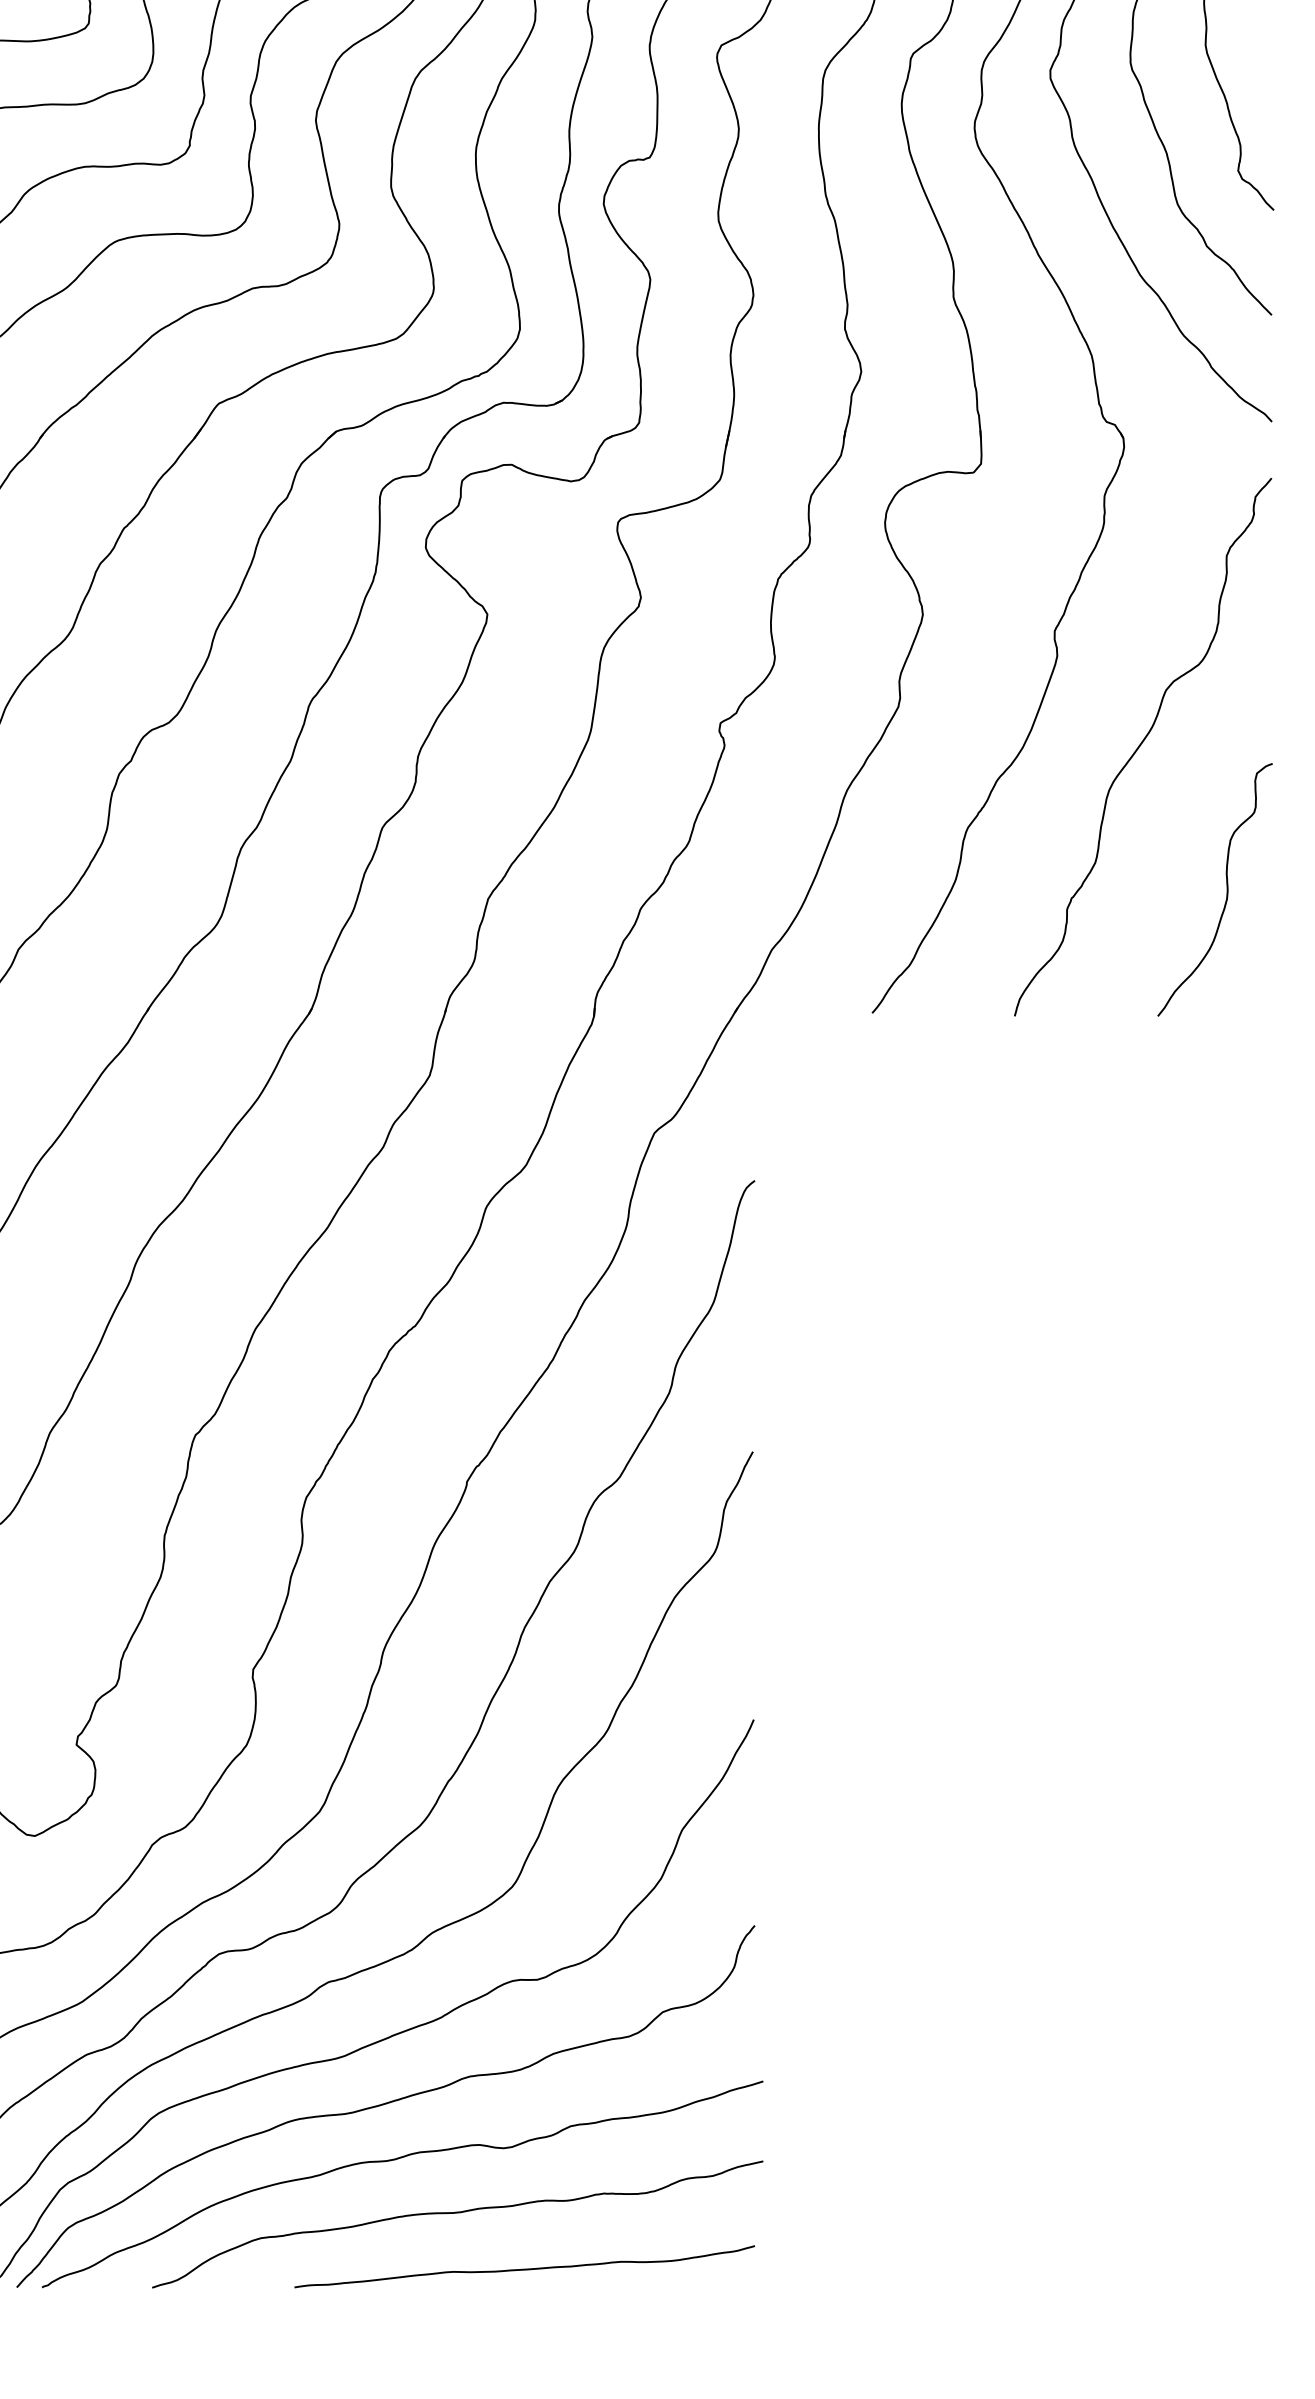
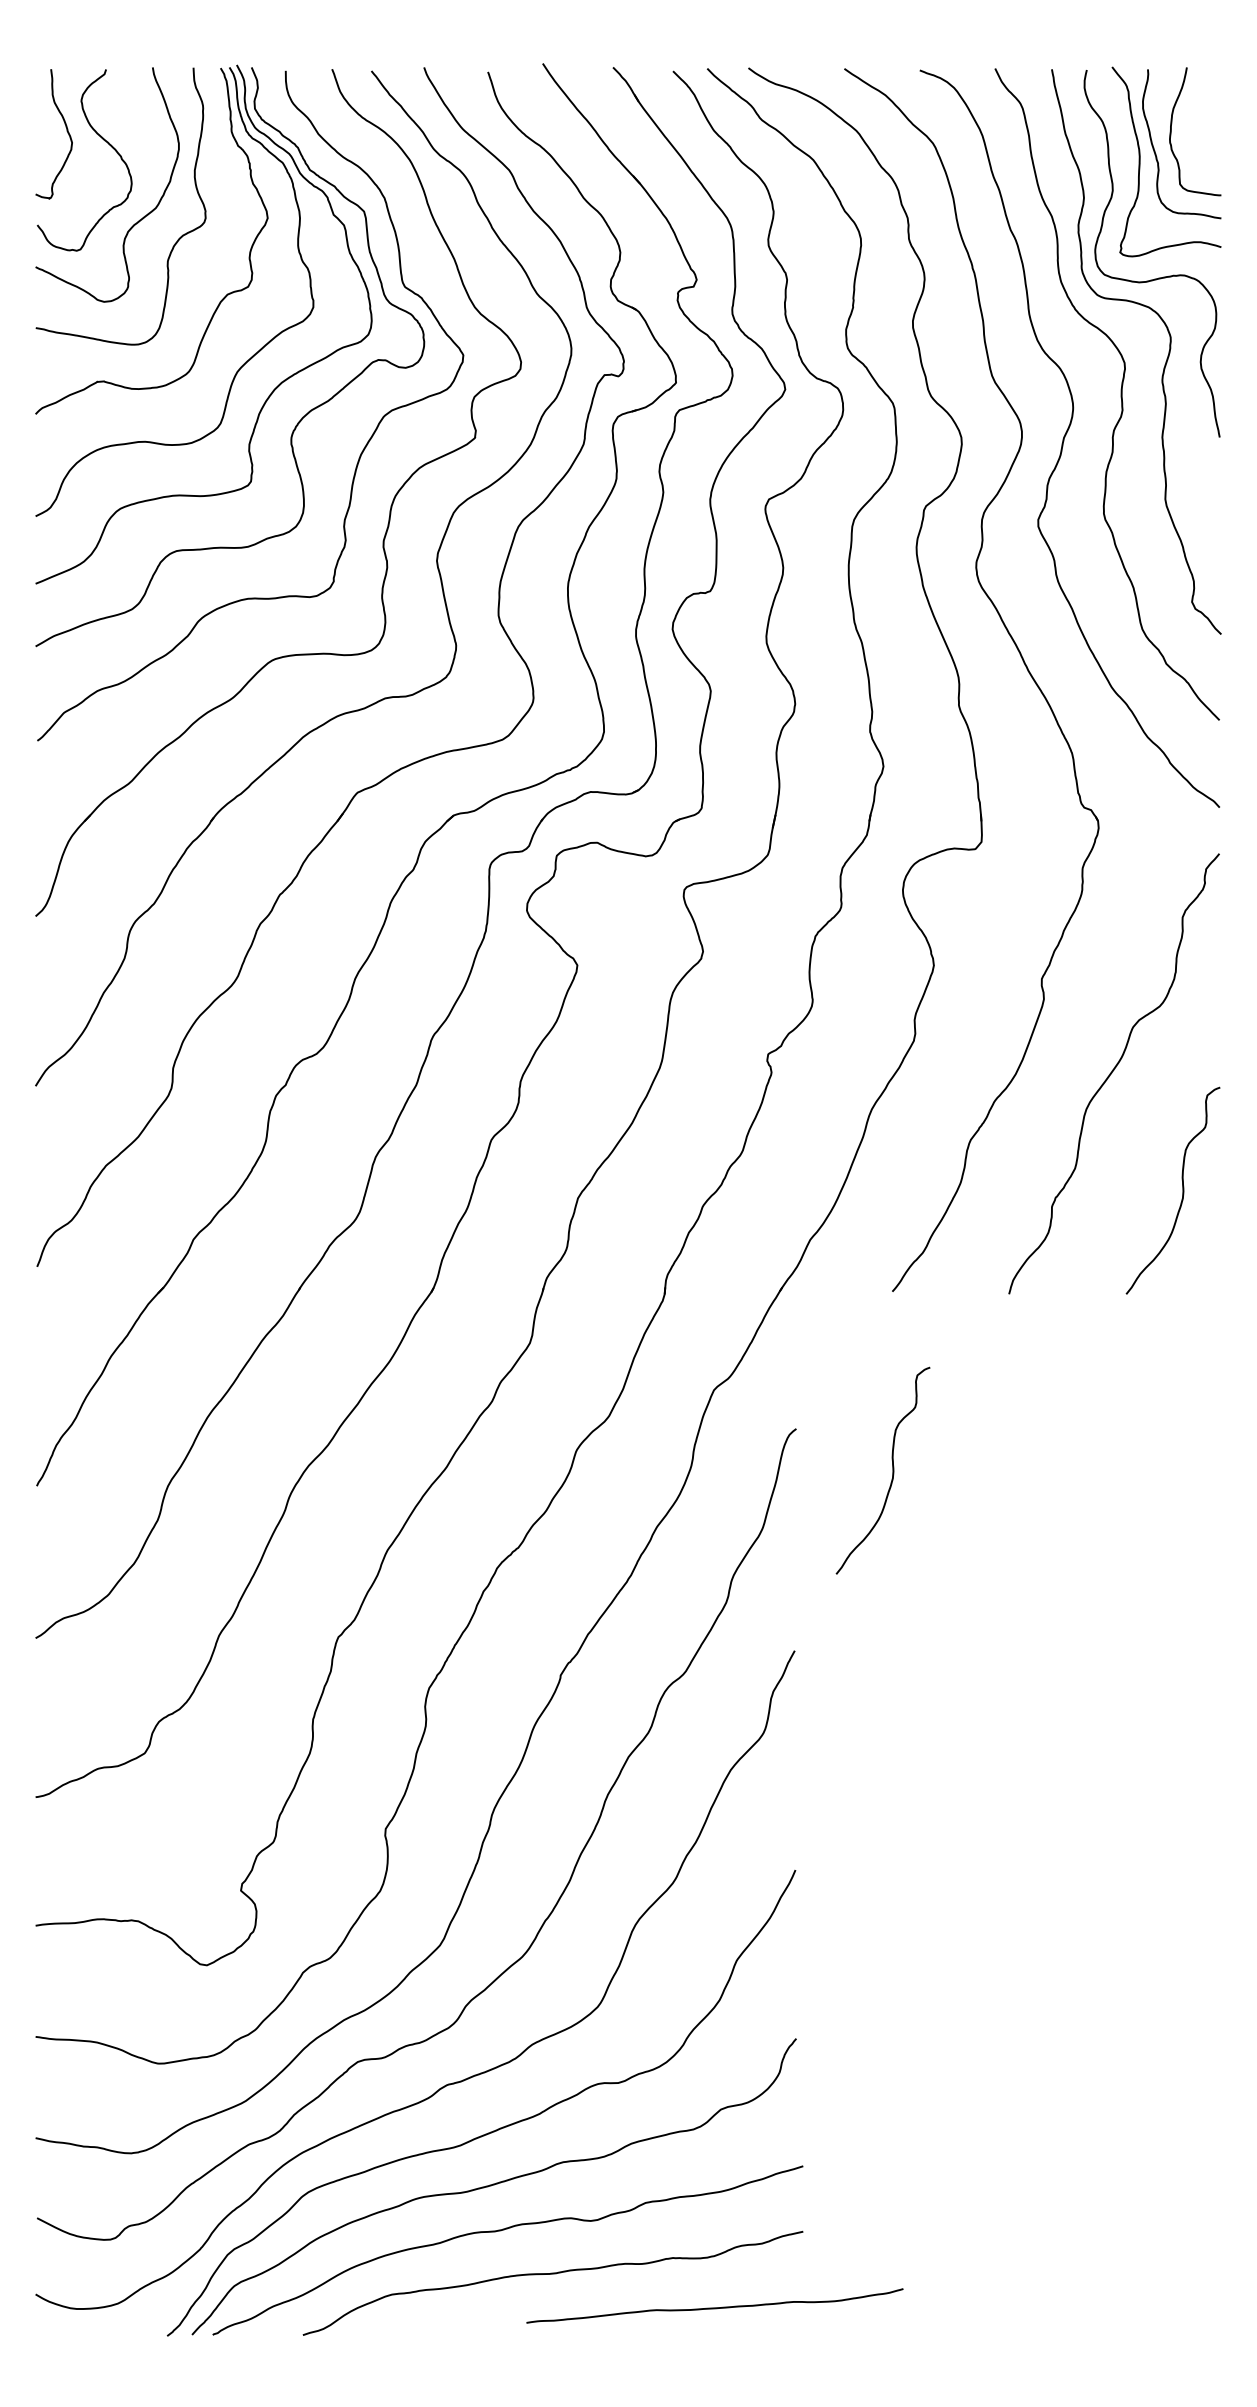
curve: (872, 1231) -> (892, 1470), added
curve: (524, 2268) -> (714, 2307), moved

